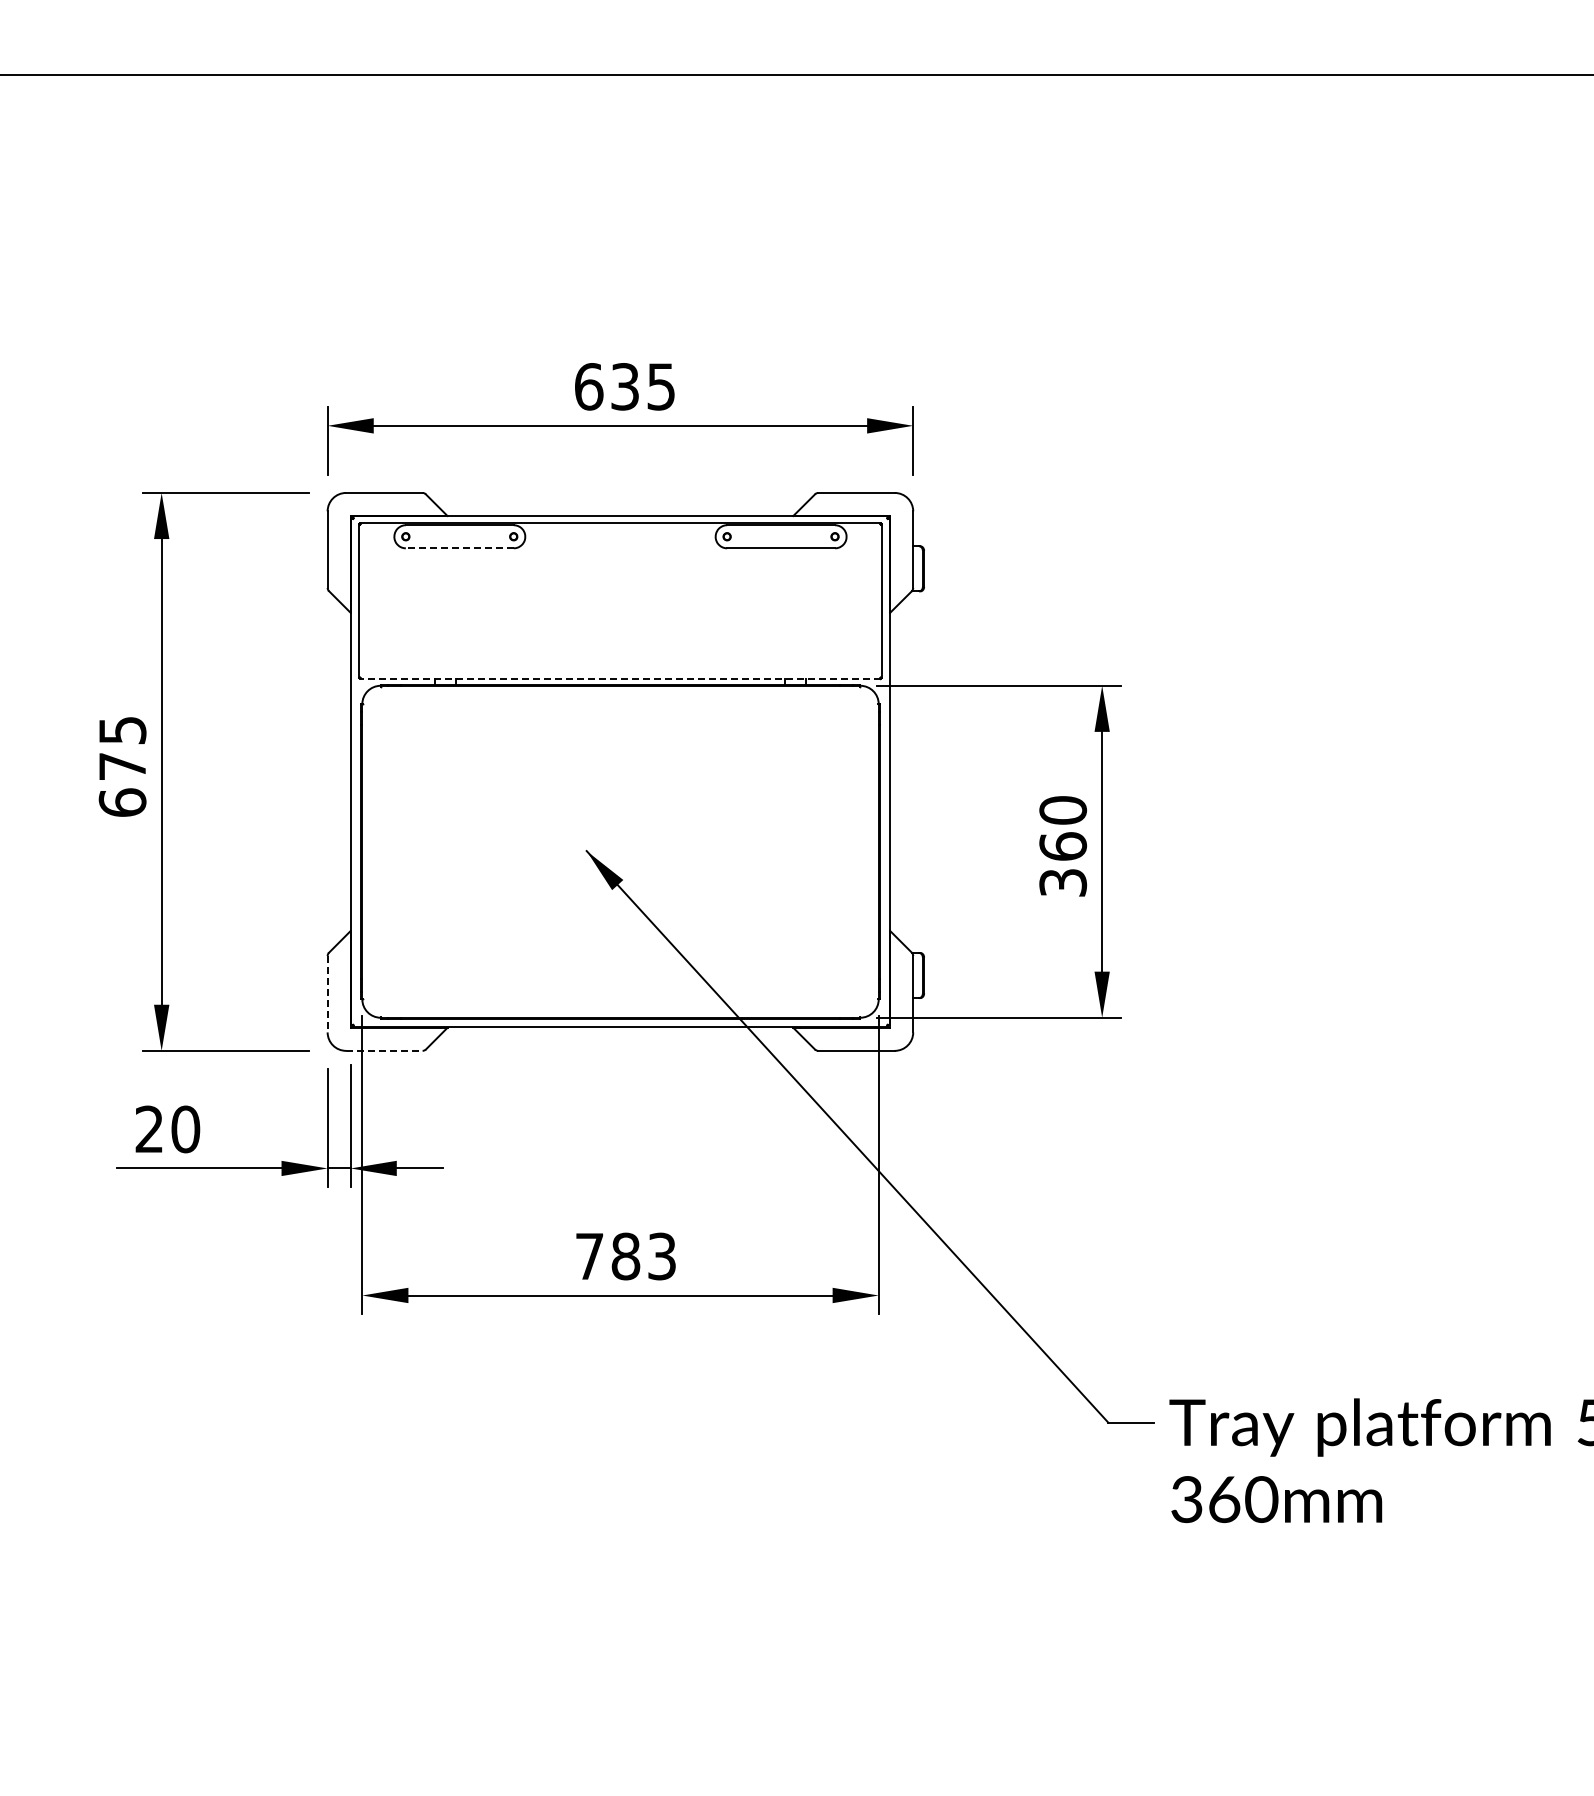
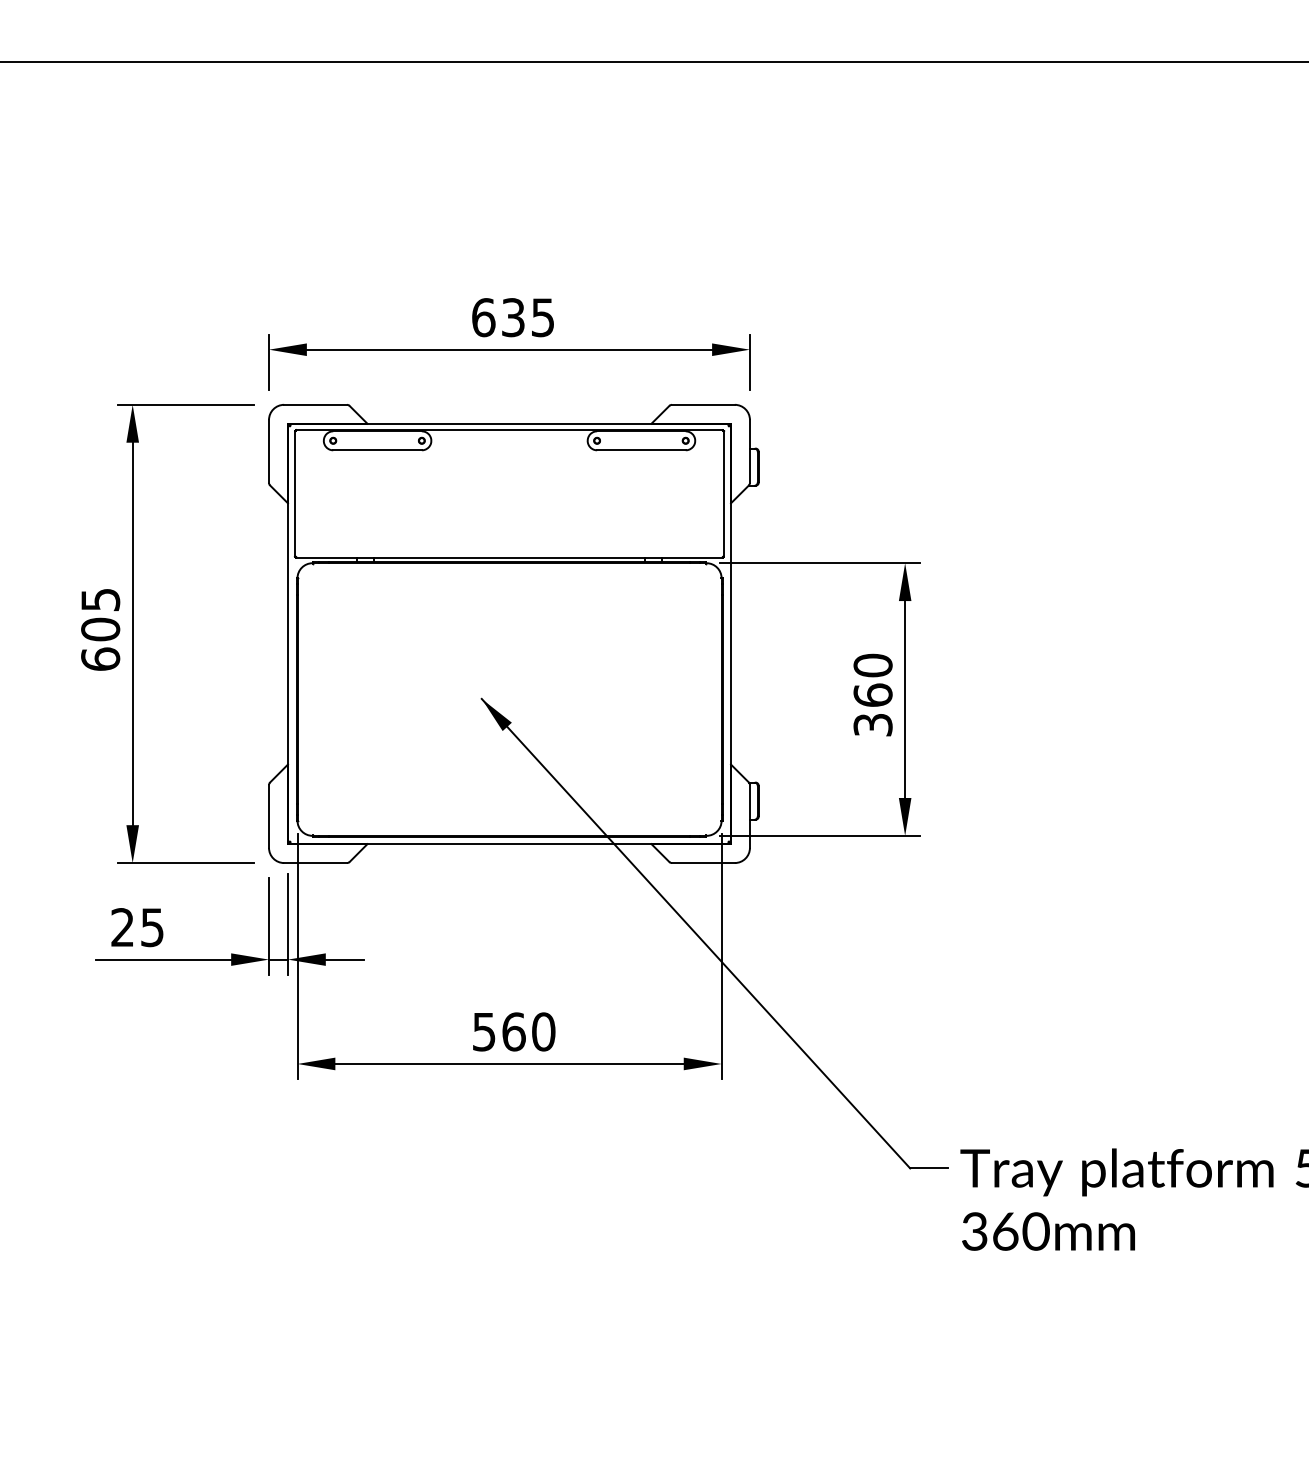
line: (459, 548) -> (377, 450), dashed -> solid
line: (619, 679) -> (508, 558), dashed -> solid
text: (122, 766) -> (100, 629), 675 -> 605
line: (327, 994) -> (268, 816), dashed -> solid
line: (384, 1050) -> (315, 862), dashed -> solid
text: (185, 1129) -> (152, 927), 20 -> 25
text: (626, 1256) -> (514, 1031), 783 -> 560

